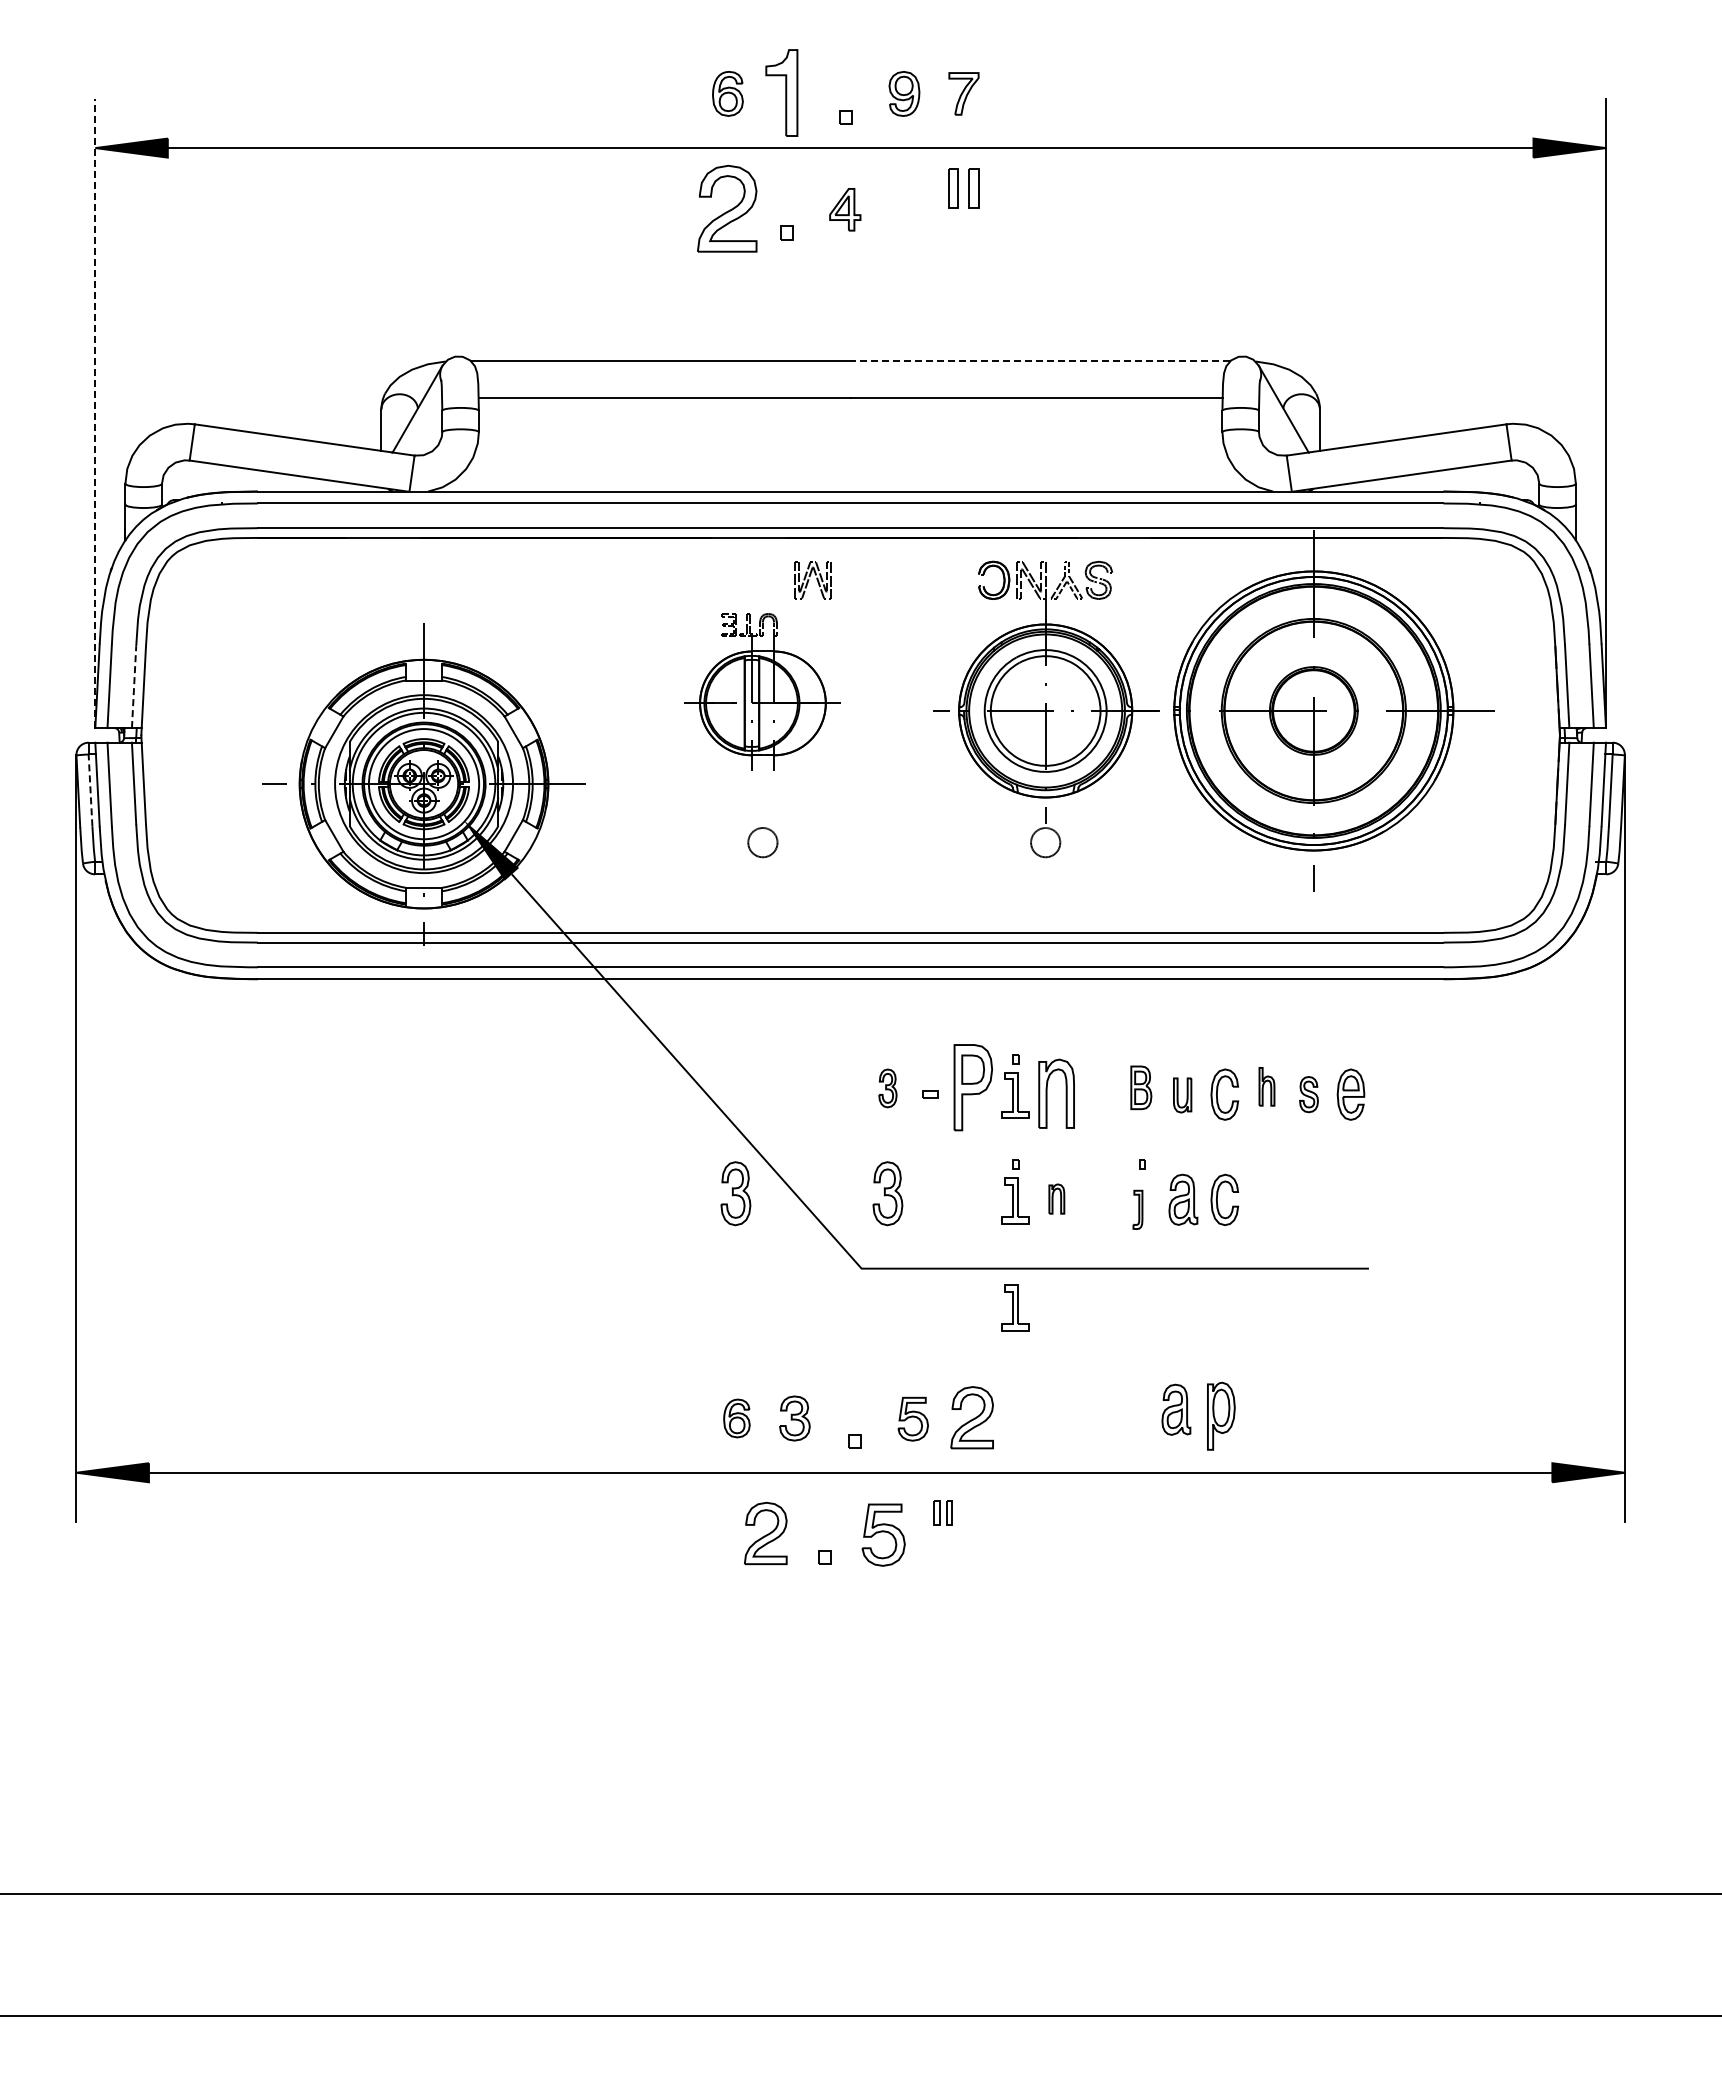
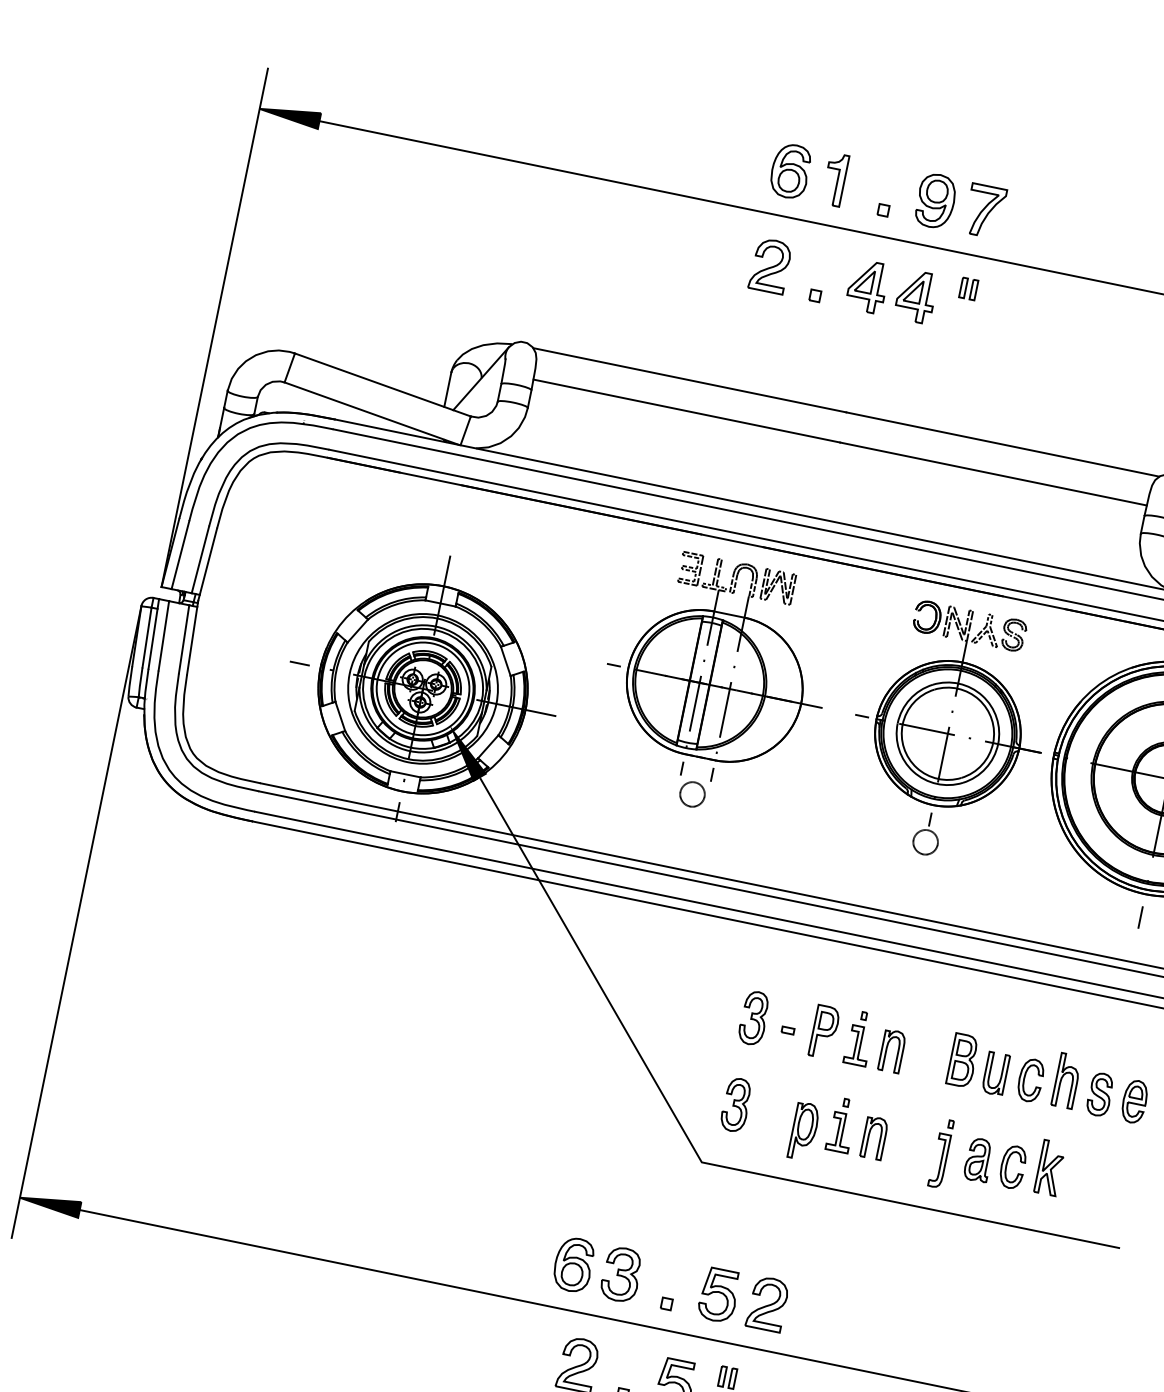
part: (782, 92) -> (835, 179), size x0.71
part: (727, 93) -> (790, 170), size x1.43
part: (904, 93) -> (936, 200), size x1.43
part: (963, 93) -> (984, 210), size x1.43
part: (963, 187) -> (968, 288), size x0.62
part: (727, 208) -> (770, 265), size x0.71
part: (844, 209) -> (866, 286), size x1.43
part: (903, 209) -> (915, 296), added
line: (1040, 361) -> (1002, 444), dashed -> solid
line: (95, 413) -> (214, 327), dashed -> solid
line: (134, 687) -> (200, 560), dashed -> solid
part: (762, 691) -> (717, 669), size x1.67
line: (90, 790) -> (147, 637), dashed -> solid
part: (1266, 1086) -> (1066, 1080), size x1.67
part: (973, 1087) -> (824, 1031), size x0.71
part: (1141, 1087) -> (963, 1060), size x1.43
part: (887, 1088) -> (753, 1018), size x1.67
part: (1056, 1093) -> (892, 1050), size x0.71
part: (1308, 1094) -> (1099, 1094), size x1.43
part: (1182, 1095) -> (995, 1073), size x1.43
part: (1268, 1191) -> (1050, 1167), added
part: (735, 1193) -> (610, 1079), removed
part: (1056, 1198) -> (874, 1137), size x1.67
part: (1137, 1209) -> (939, 1160), size x1.67
part: (1015, 1307) -> (822, 1220), removed
part: (1176, 1409) -> (937, 1331), removed
part: (1221, 1415) -> (804, 1130), moved
part: (736, 1418) -> (573, 1264), size x1.67
part: (794, 1418) -> (621, 1274), size x1.43
part: (913, 1418) -> (719, 1294), size x1.43

